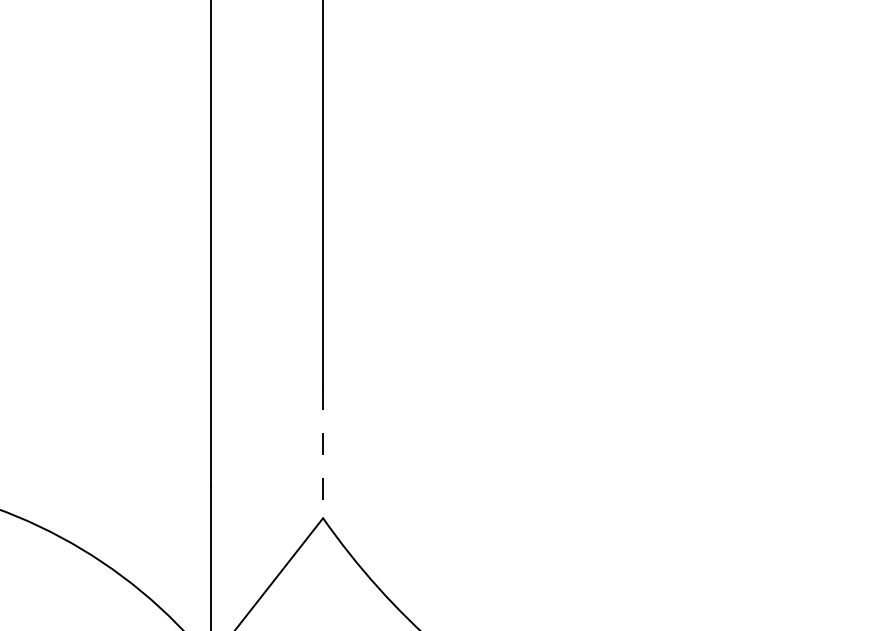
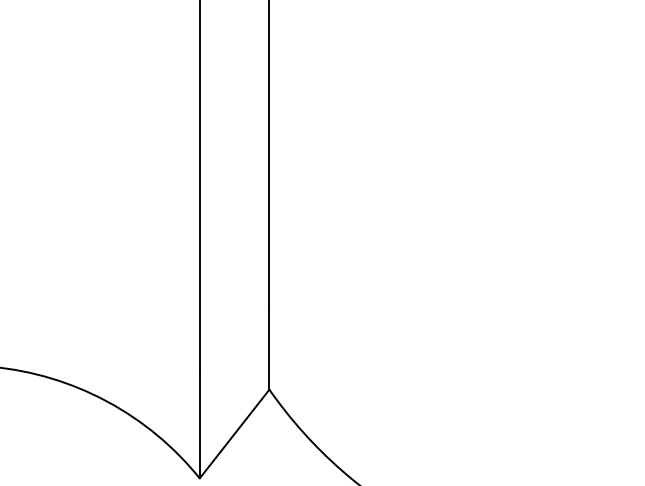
line: (323, 453) -> (269, 349), dashed -> solid

